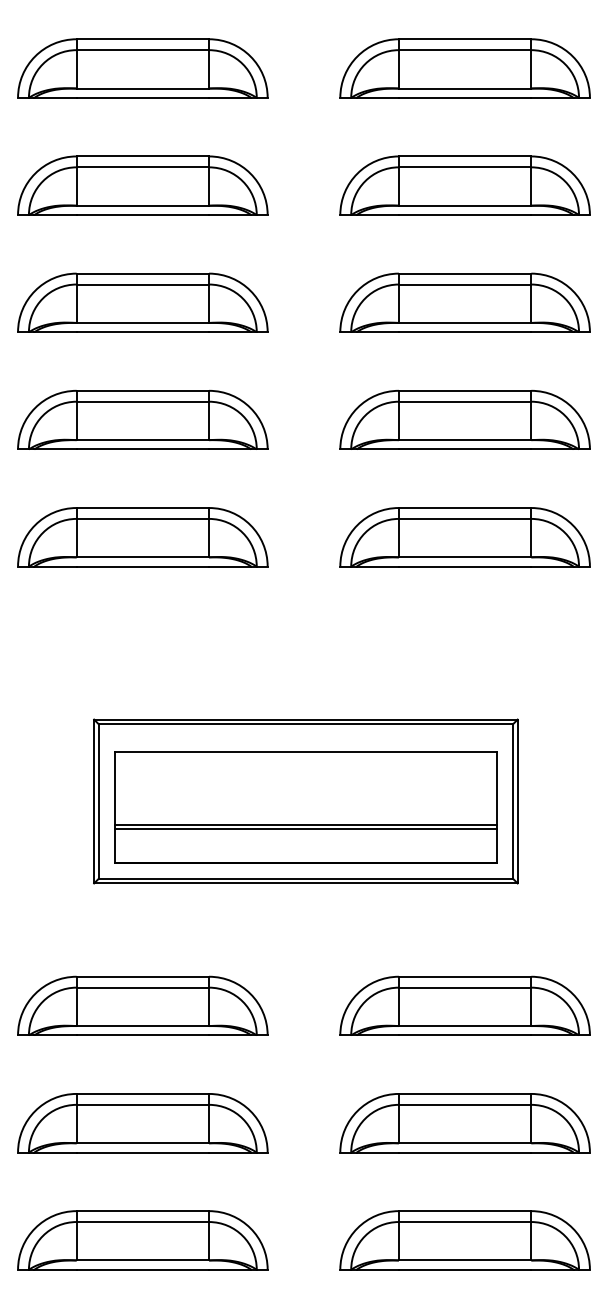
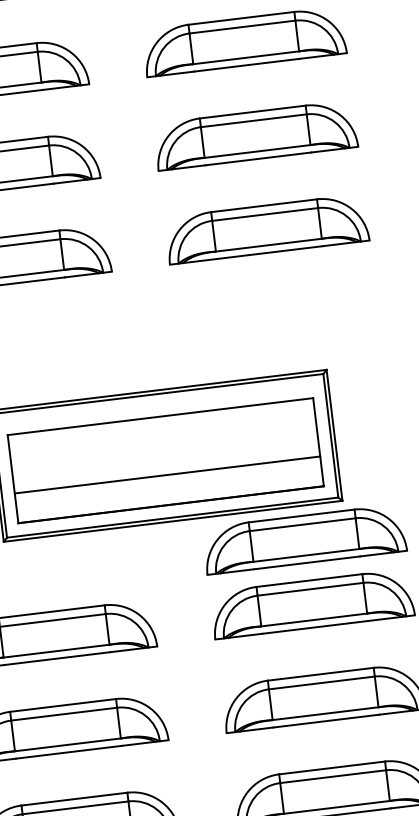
line: (305, 828) -> (167, 477), removed
part: (464, 925) -> (304, 539), added

